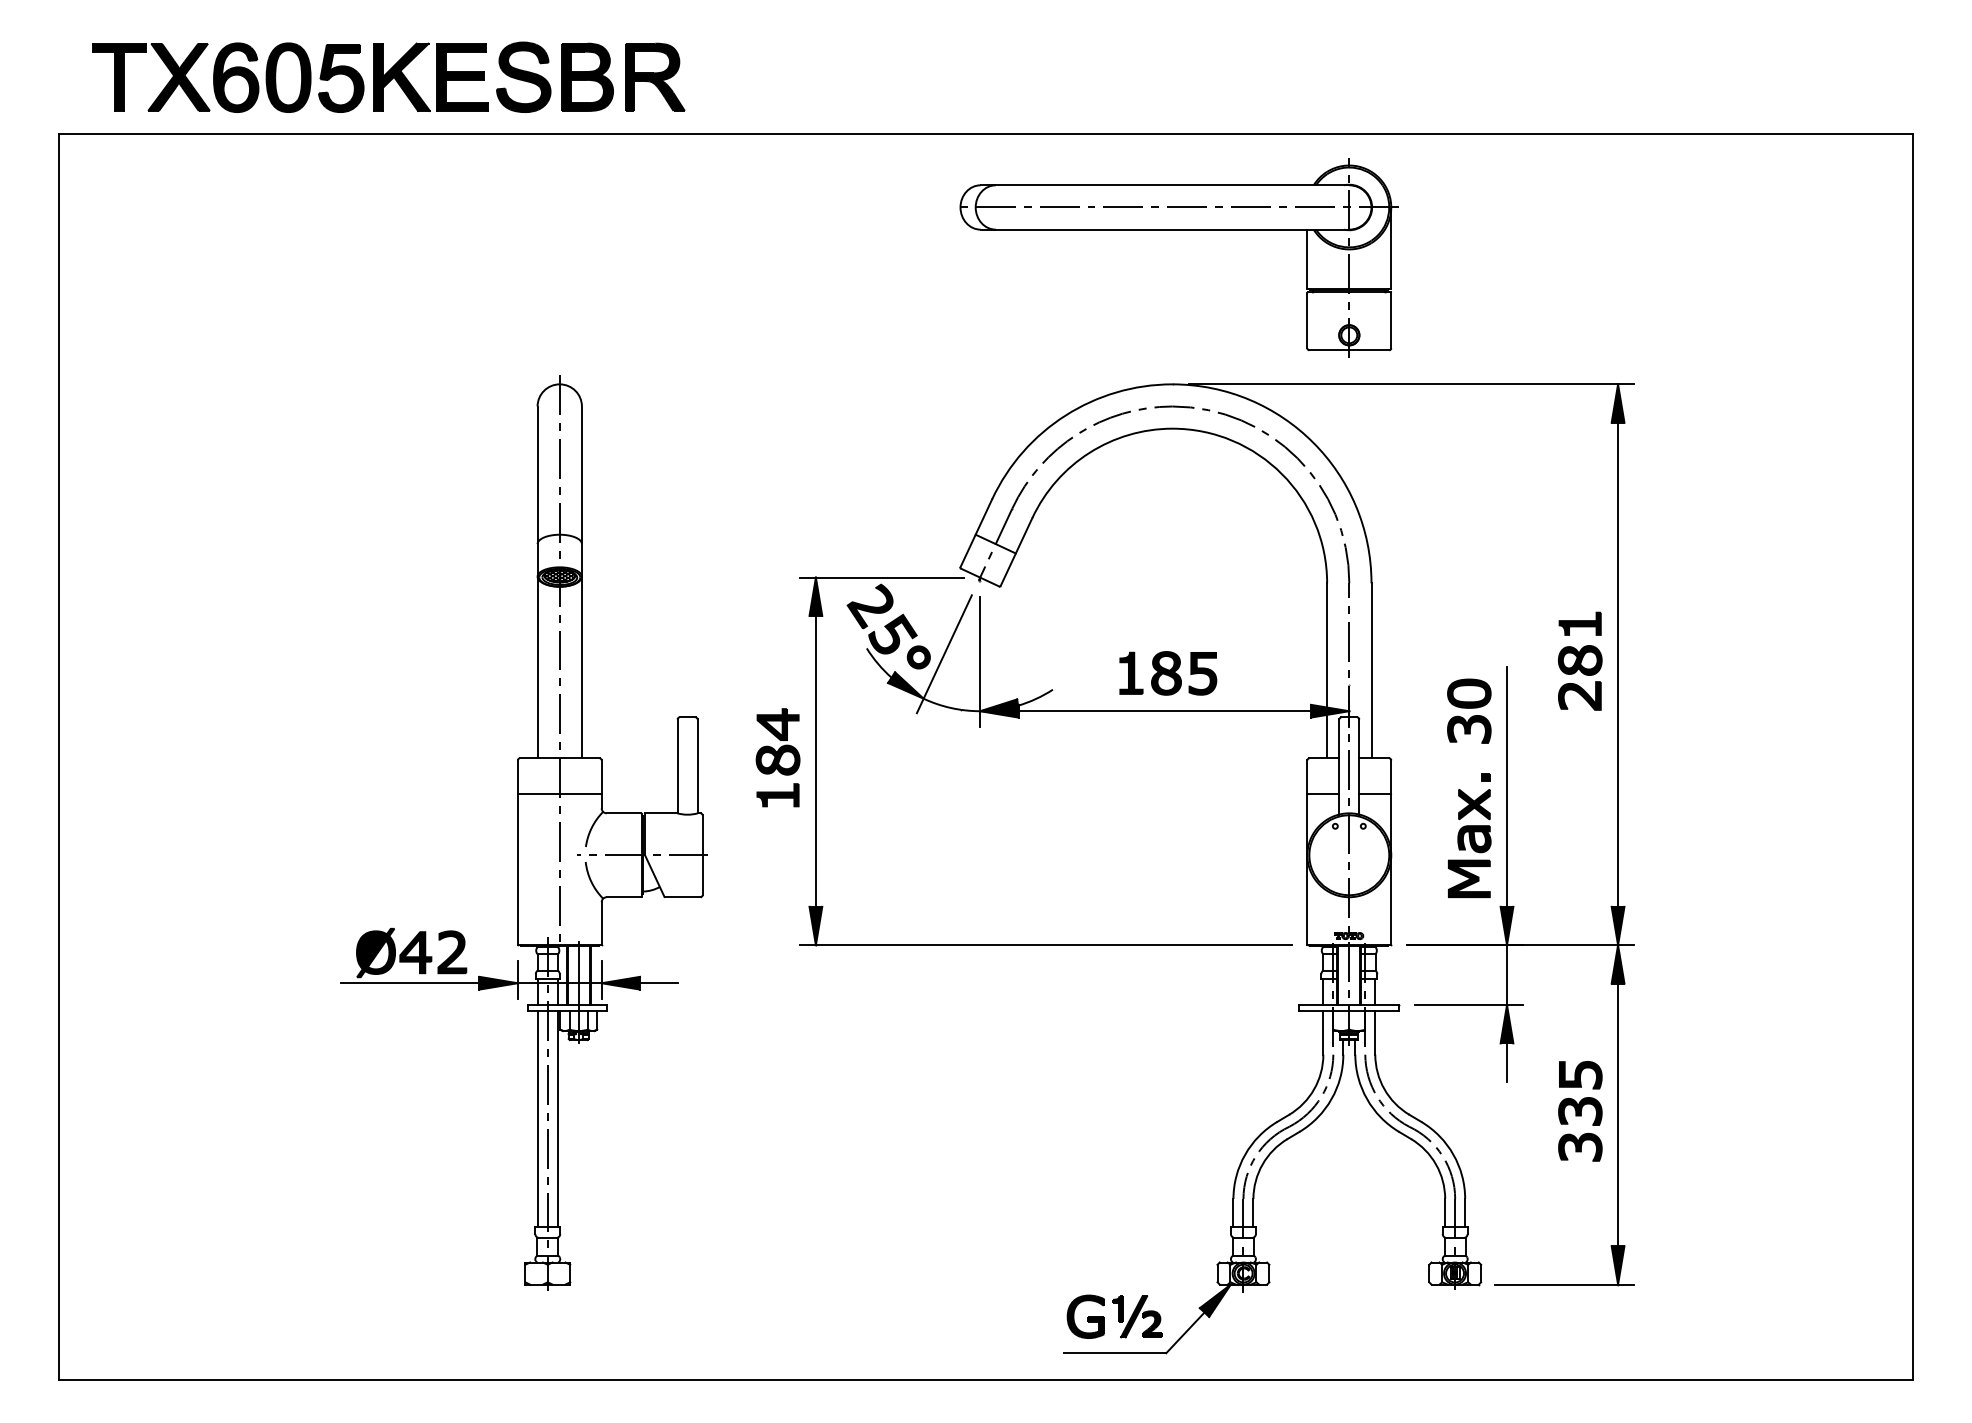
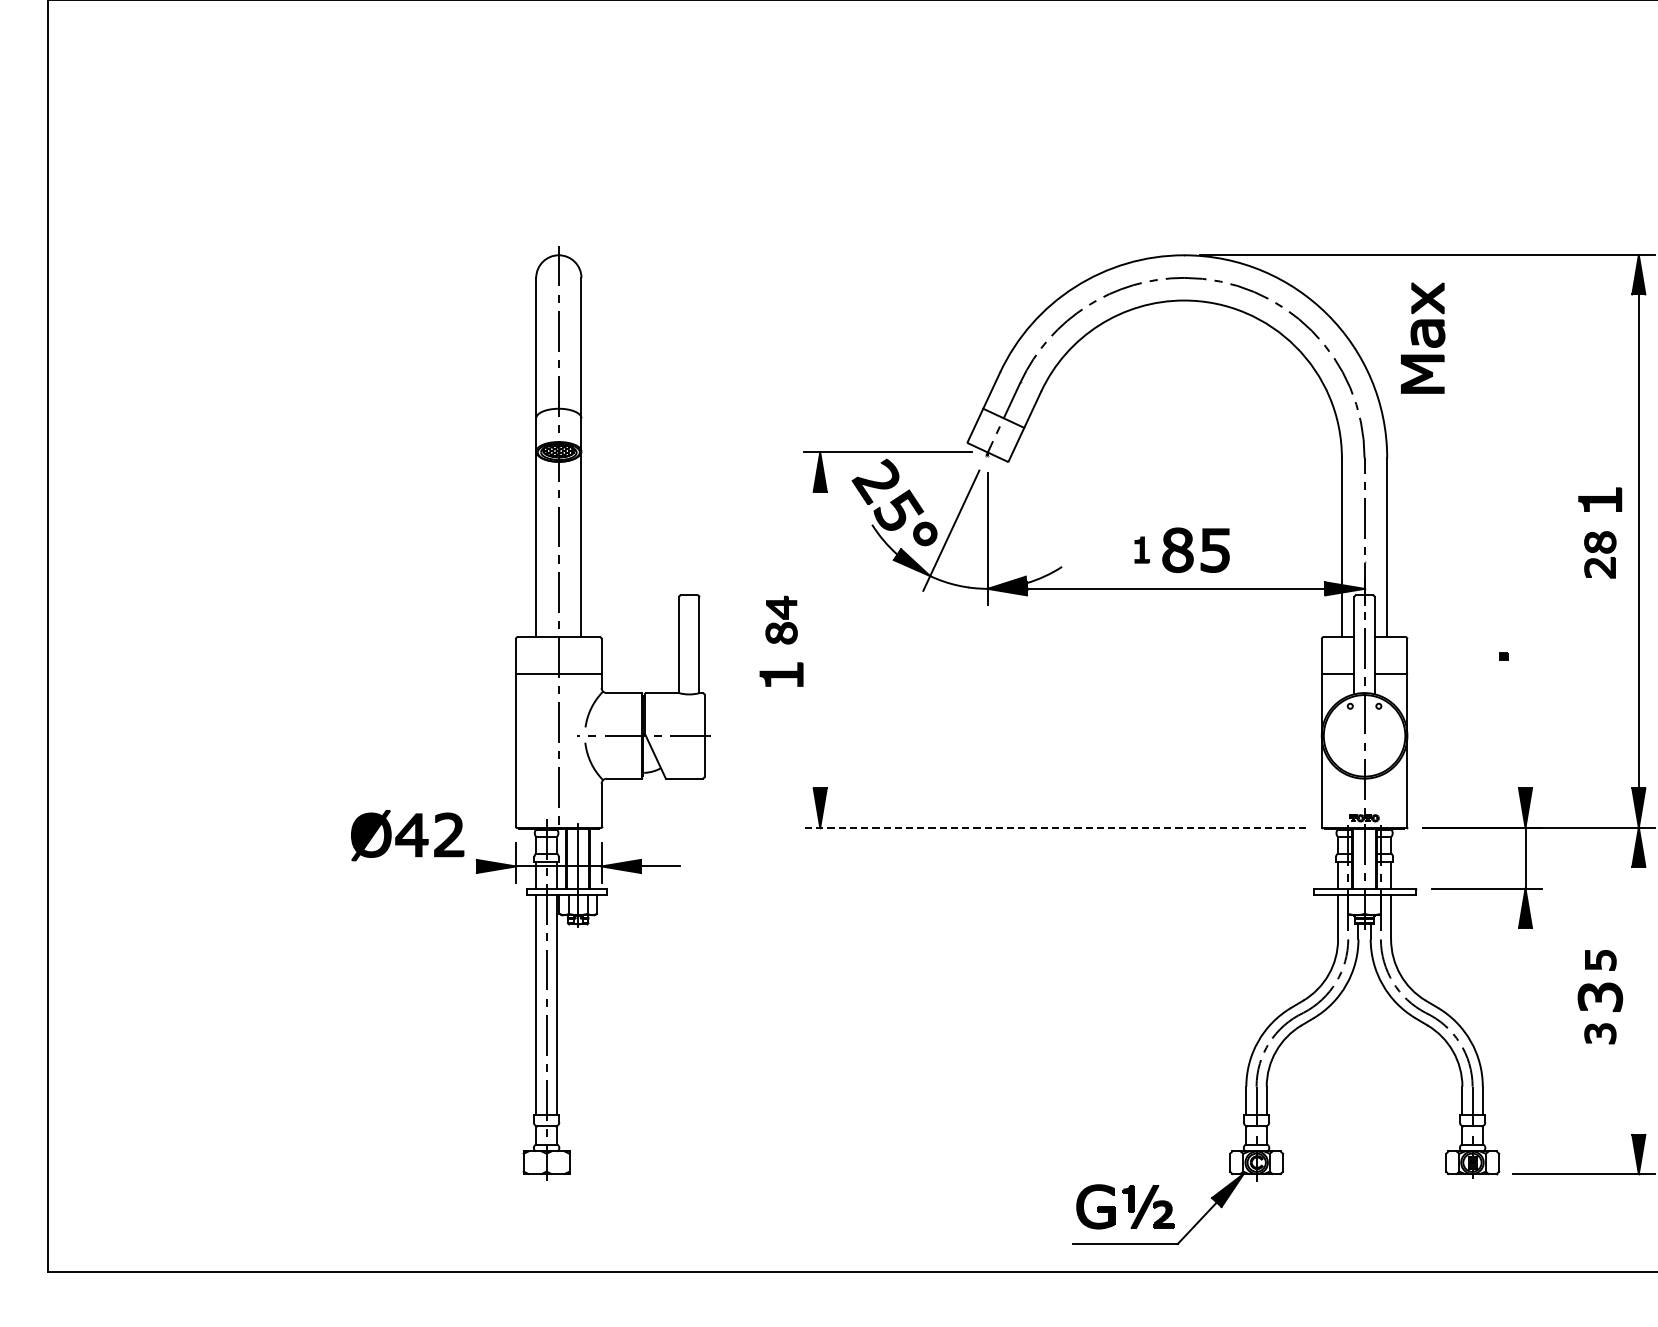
part: (1178, 230) -> (1190, 98), removed
part: (1131, 672) -> (1142, 549), size x0.6
part: (1580, 677) -> (1600, 554), size x0.7
part: (1469, 710) -> (1487, 588), removed
part: (777, 741) -> (781, 619), size x0.7
line: (815, 760) -> (819, 639), removed
line: (1507, 786) -> (1526, 665), removed
part: (1469, 843) -> (1422, 338), moved
line: (1045, 945) -> (1054, 827), solid -> dashed
line: (409, 983) -> (405, 866), removed
line: (1507, 1062) -> (1526, 947), removed
part: (1580, 1075) -> (1600, 960), size x0.7
line: (1618, 1114) -> (1639, 1000), removed
part: (1580, 1146) -> (1600, 1033), size x0.7

